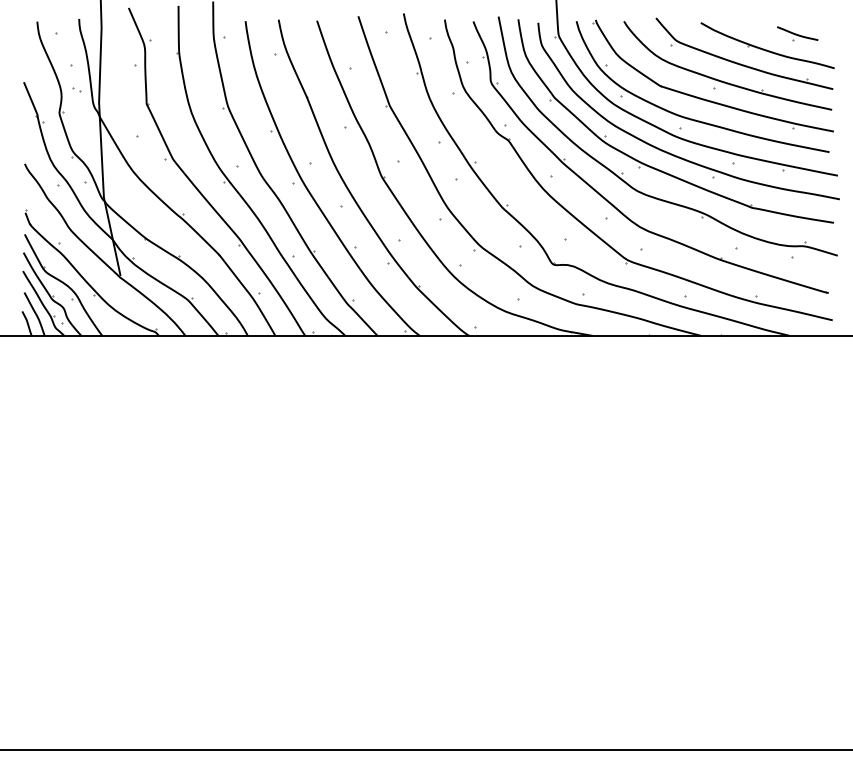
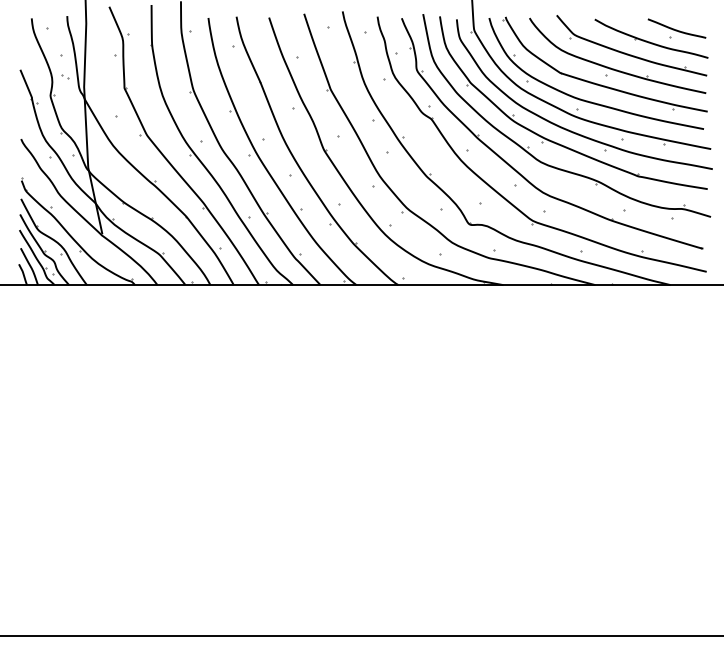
part: (797, 33) -> (676, 28), size x1.67

